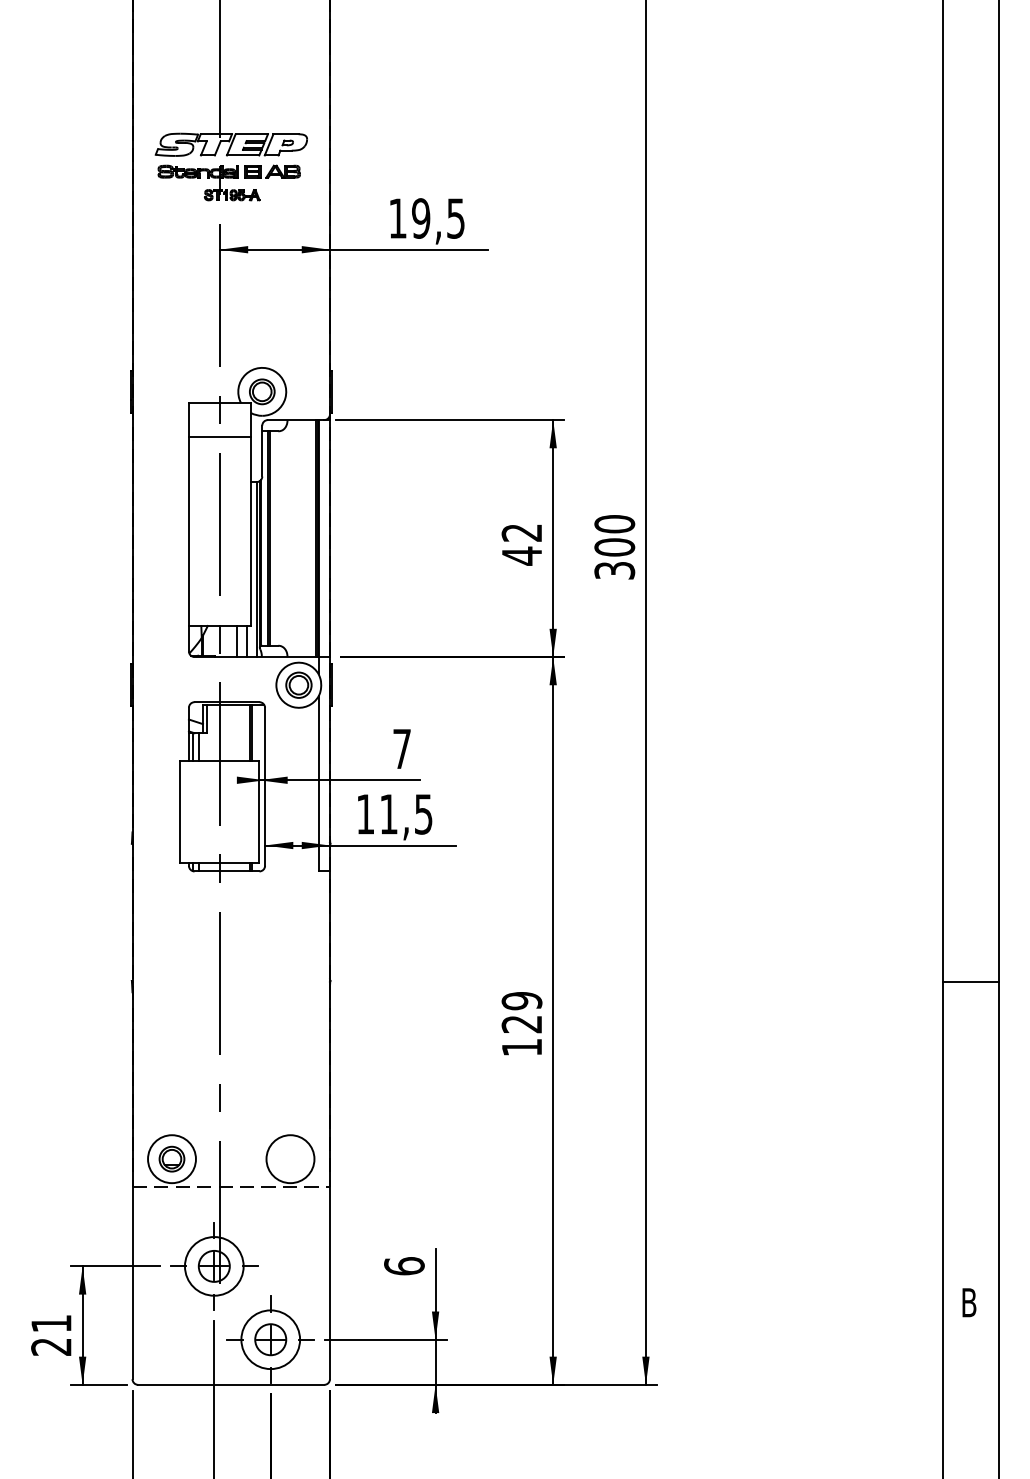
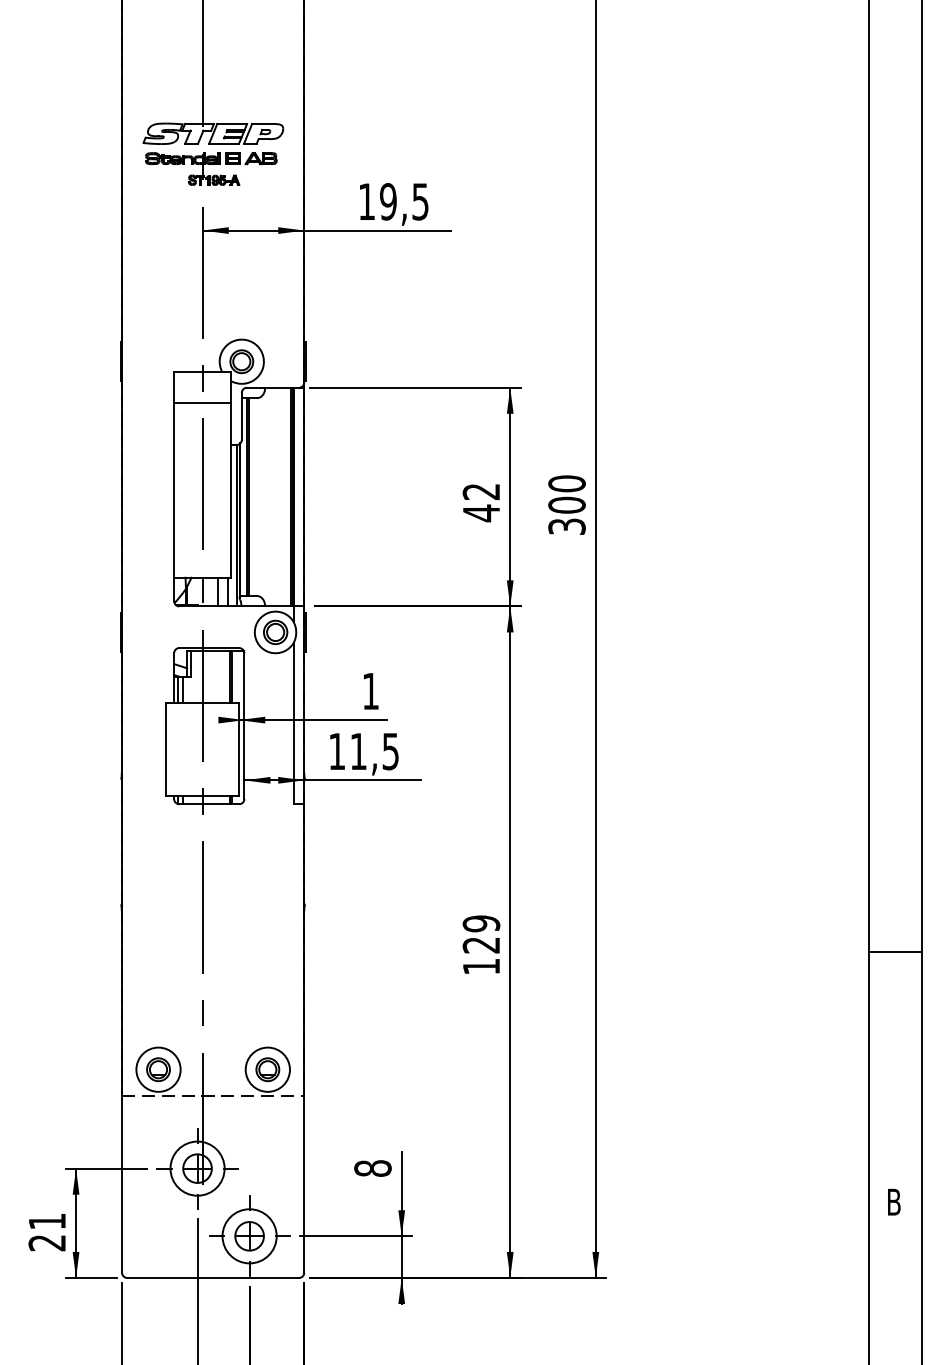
text: (401, 749) -> (370, 691), 7 -> 1
line: (970, 982) -> (895, 952), moved
part: (290, 1158) -> (267, 1069), added
text: (403, 1266) -> (372, 1168), 6 -> 8

